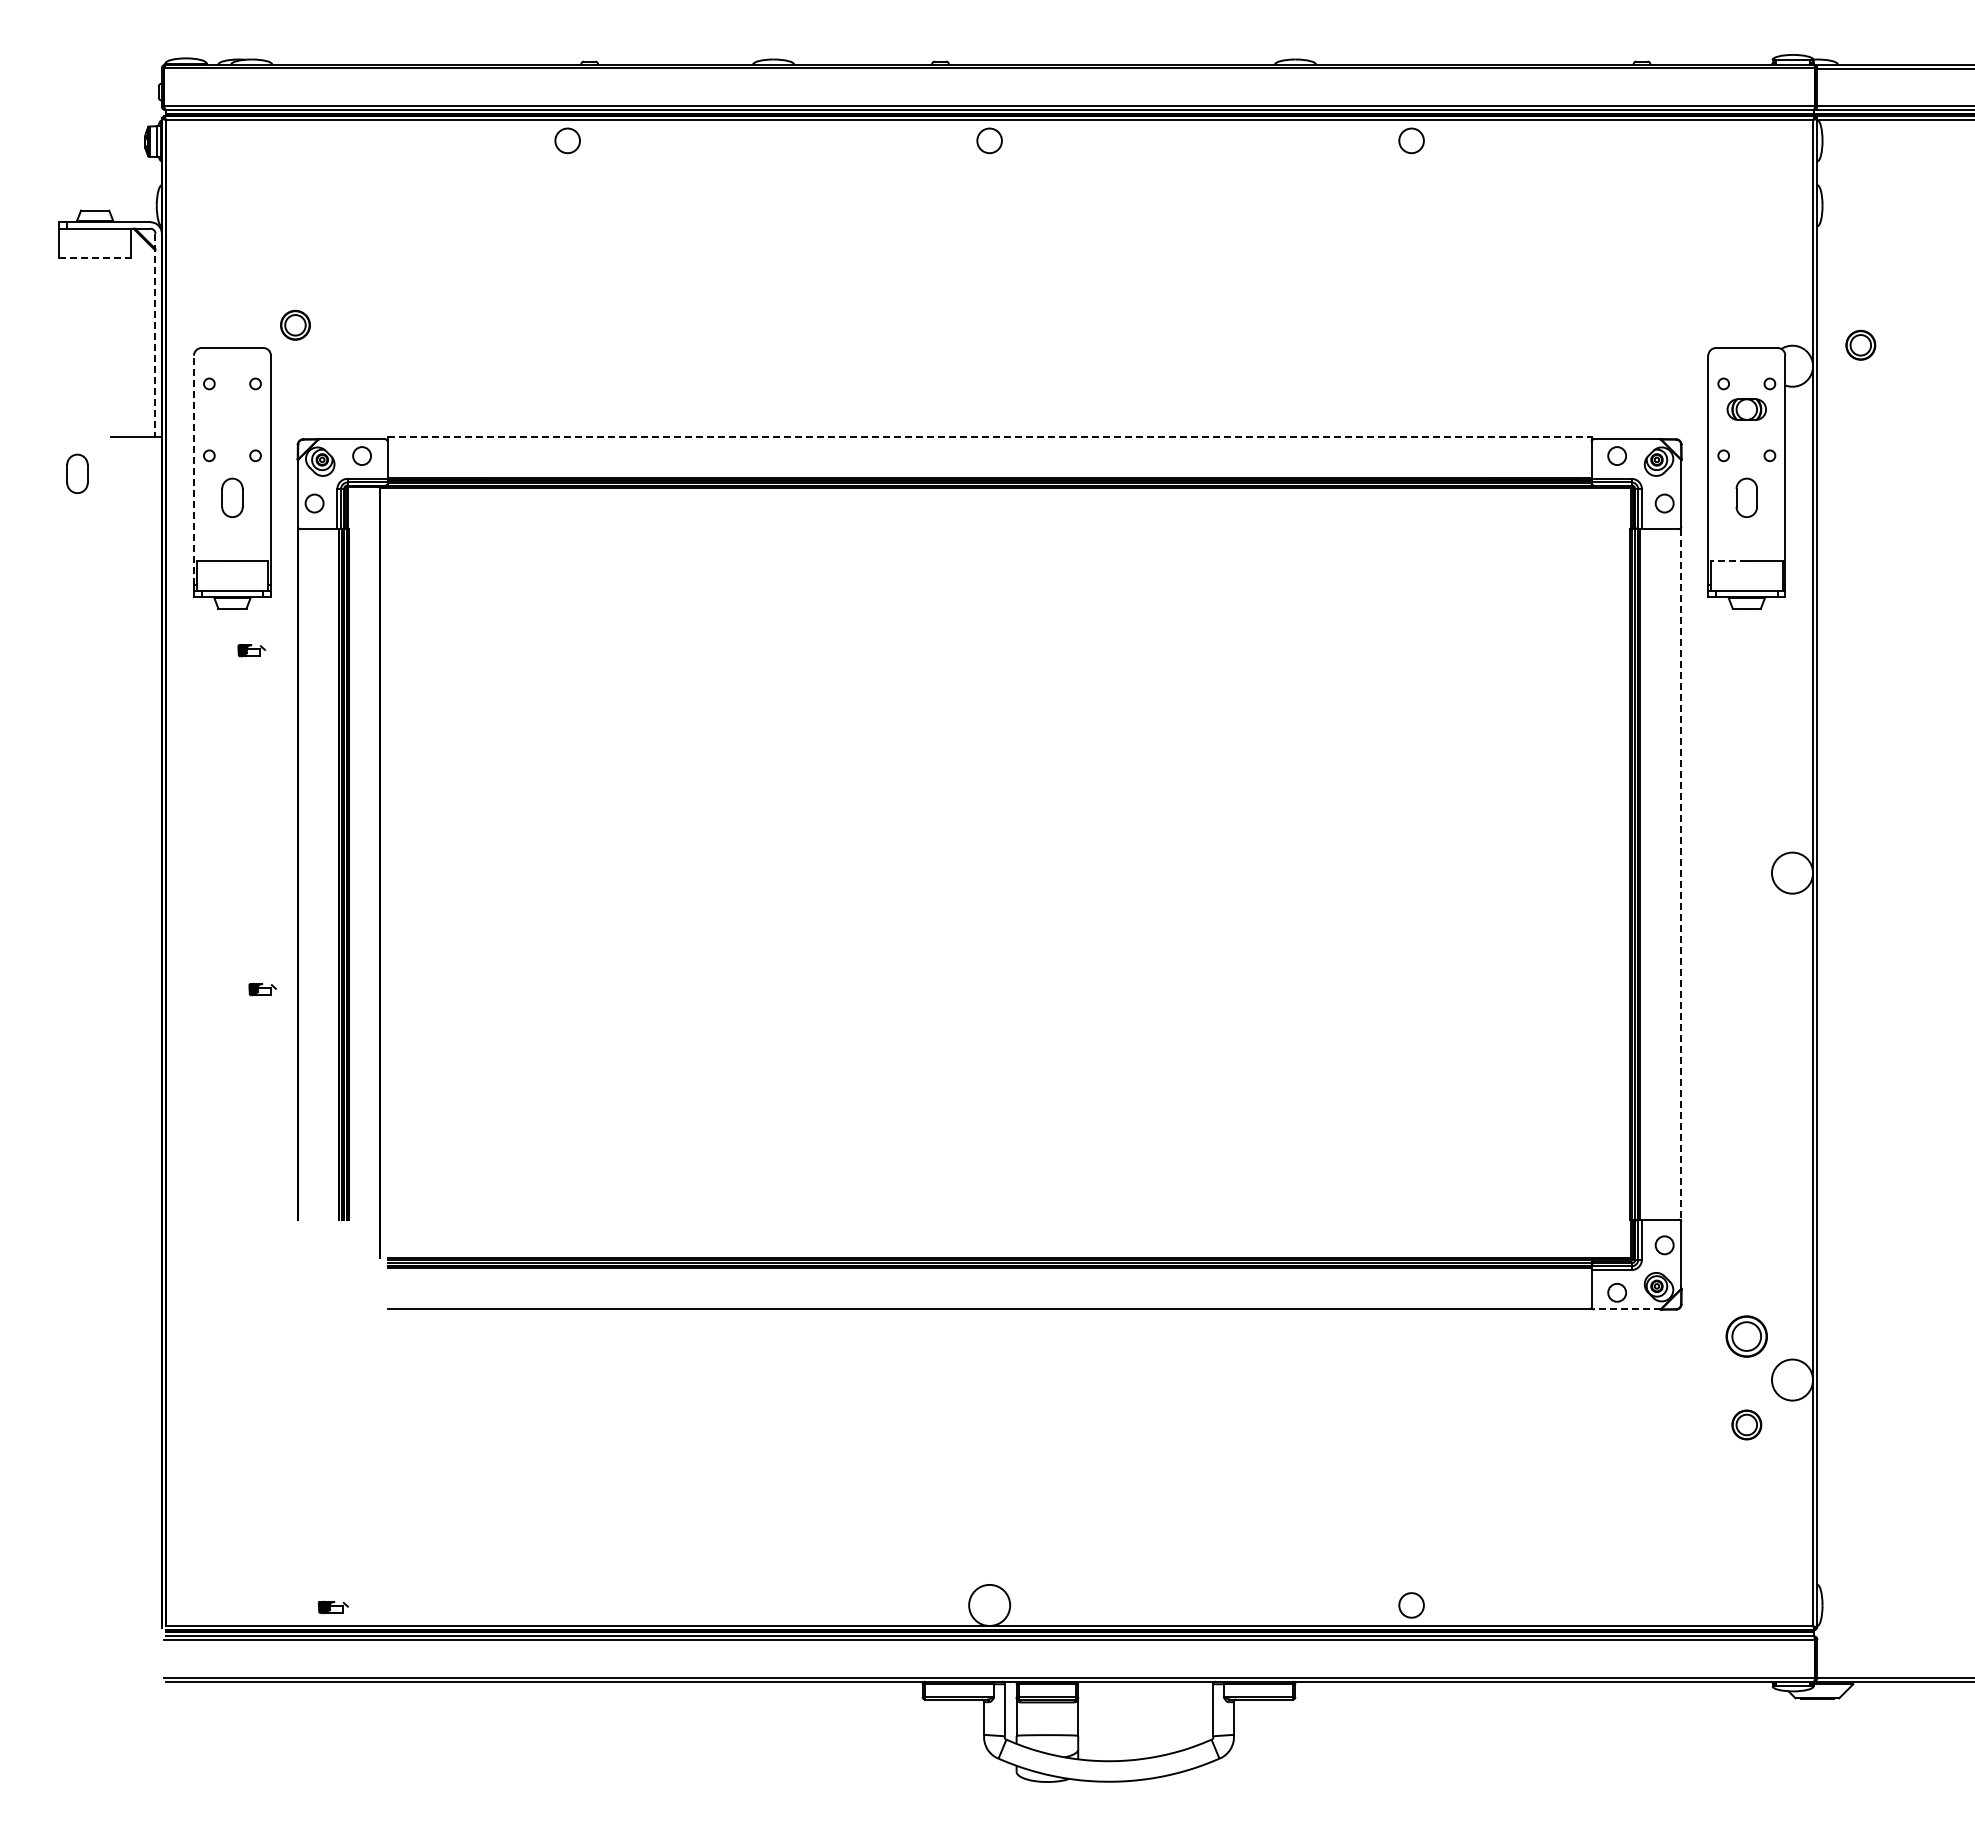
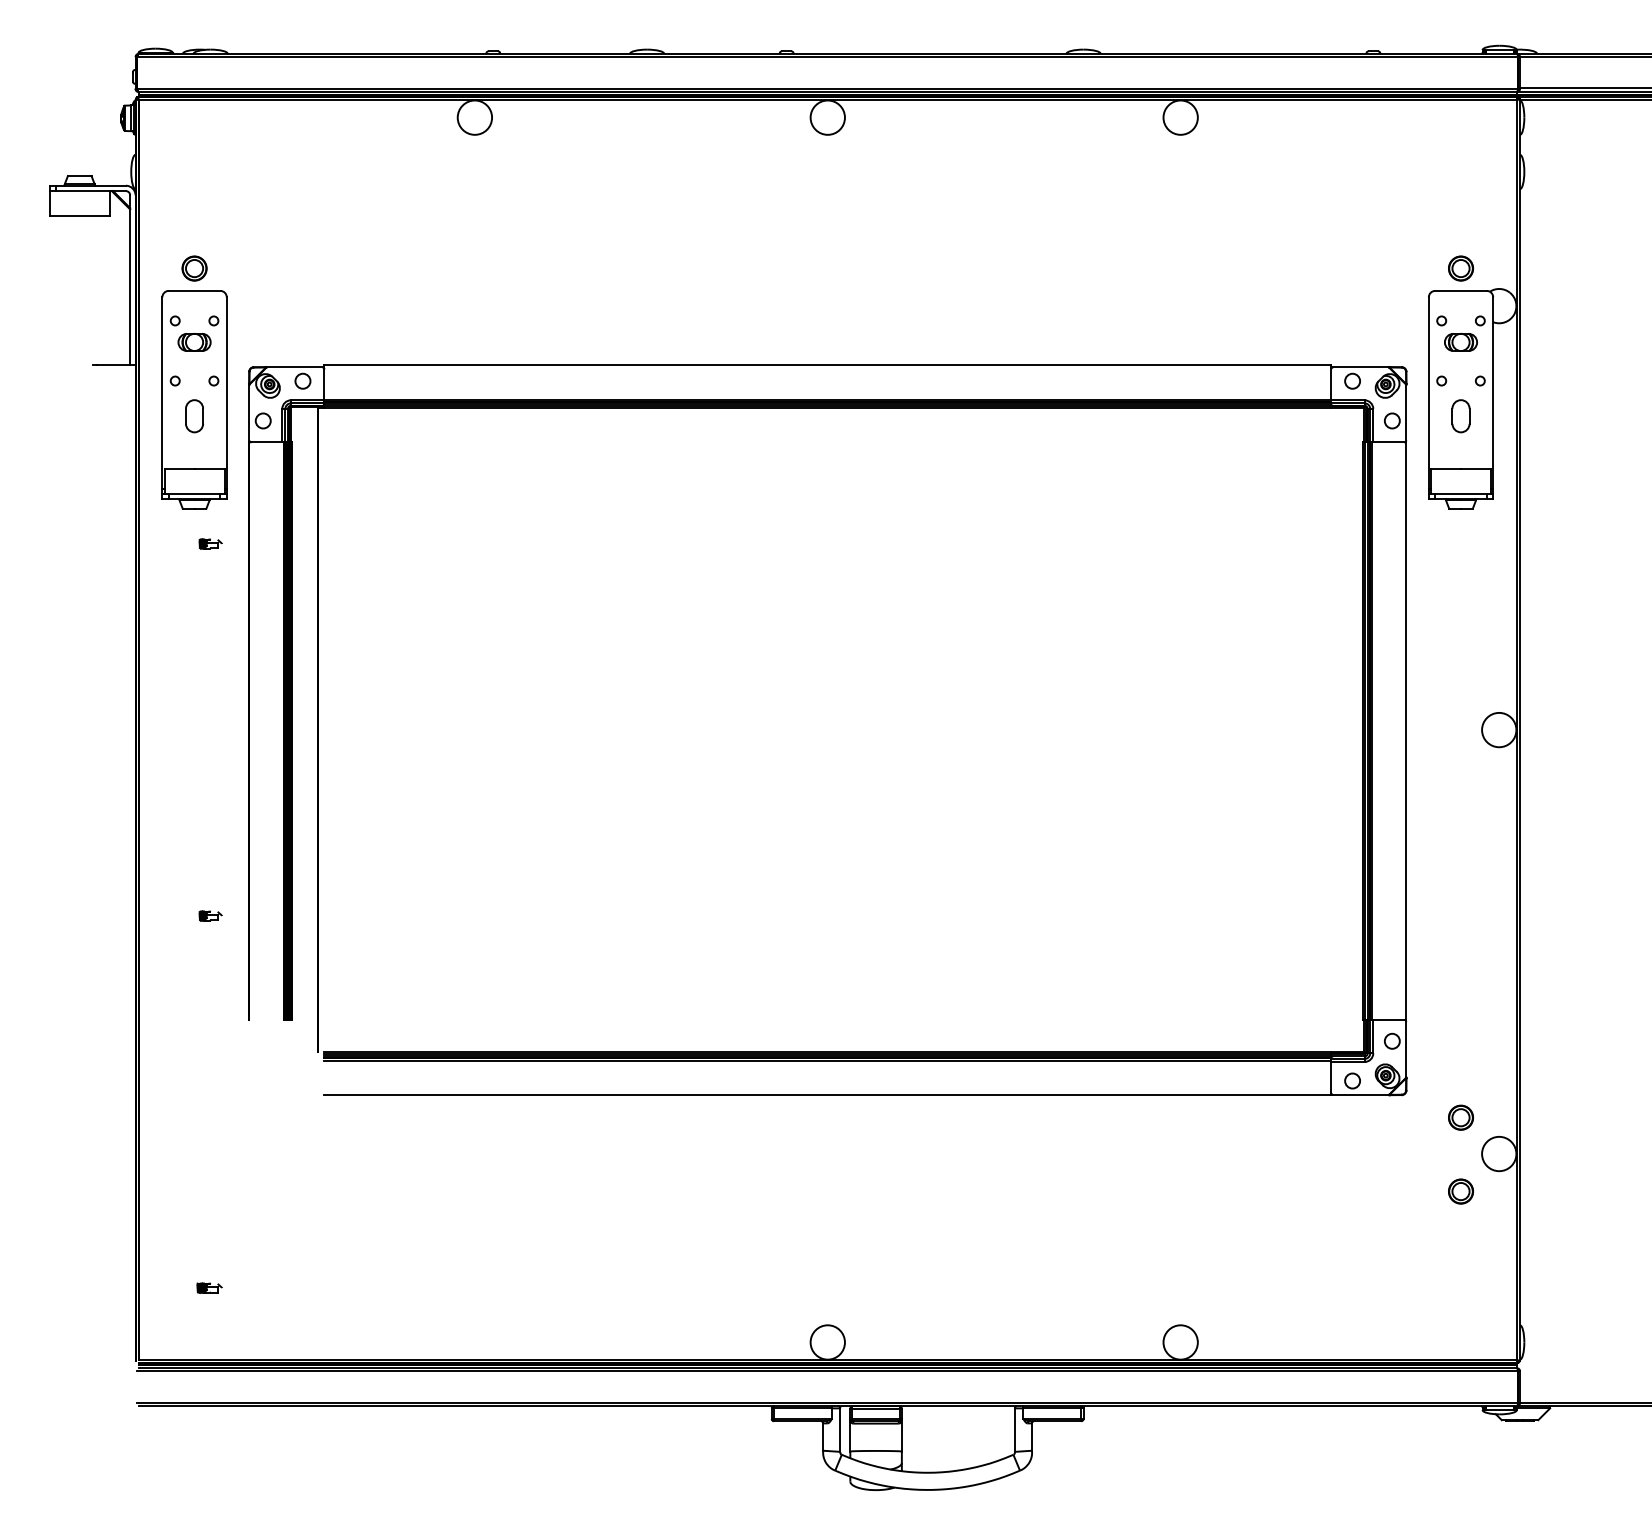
circle: (567, 140) -> (474, 117), size x1.67
circle: (989, 140) -> (827, 117), size x1.67
circle: (1411, 140) -> (1180, 117), size x1.67
line: (95, 258) -> (80, 216), dashed -> solid
part: (295, 324) -> (194, 267), moved
line: (155, 335) -> (130, 280), dashed -> solid
part: (1860, 344) -> (1460, 267), moved
part: (232, 409) -> (194, 342), added
line: (989, 436) -> (827, 364), dashed -> solid
line: (193, 470) -> (161, 393), dashed -> solid
part: (77, 473) -> (64, 395), removed
line: (1728, 561) -> (1445, 469), dashed -> solid
line: (1681, 874) -> (1406, 731), dashed -> solid
part: (262, 989) -> (210, 916), moved
line: (1626, 1309) -> (1360, 1094), dashed -> solid
part: (1746, 1336) -> (1460, 1117), size x0.71
circle: (1411, 1604) -> (1180, 1341), size x1.67
part: (333, 1607) -> (209, 1288), moved

